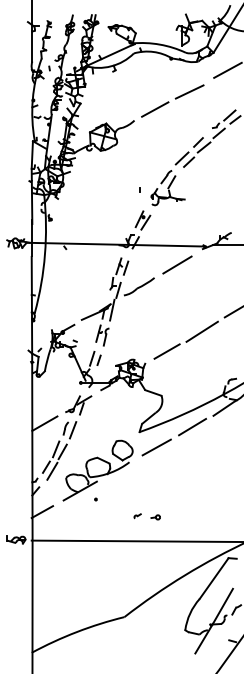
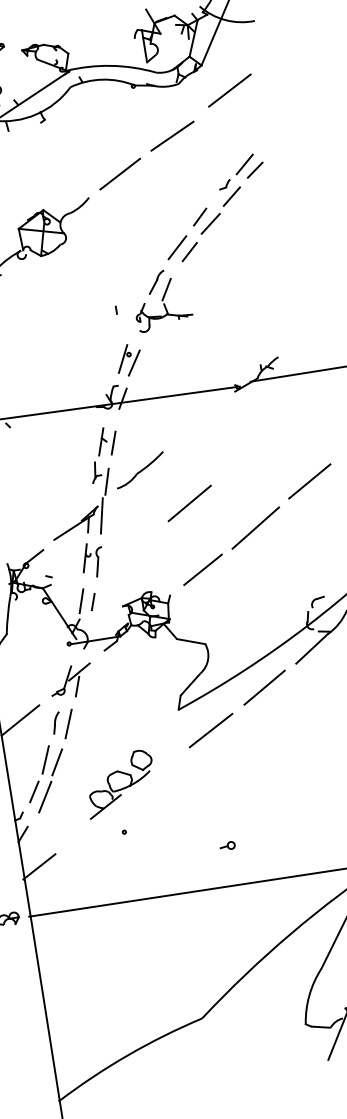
line: (177, 264) -> (189, 502), moved
part: (97, 470) -> (119, 783), size x0.6
part: (137, 516) -> (197, 849), removed

